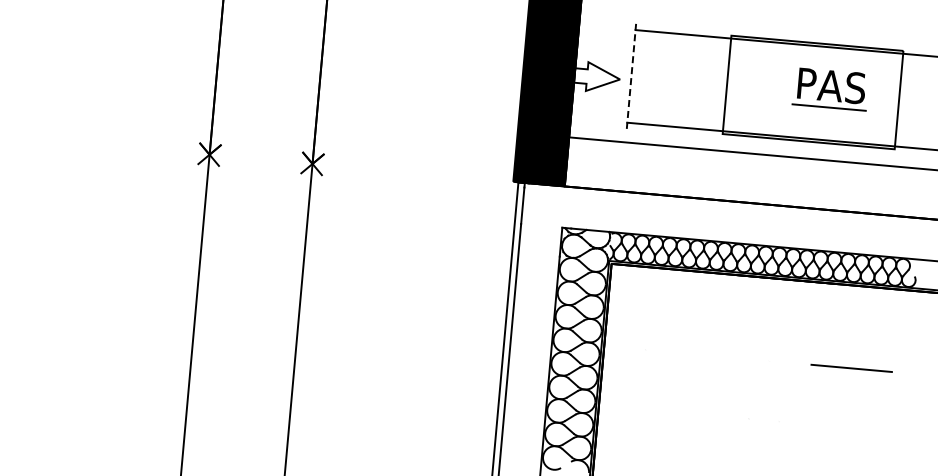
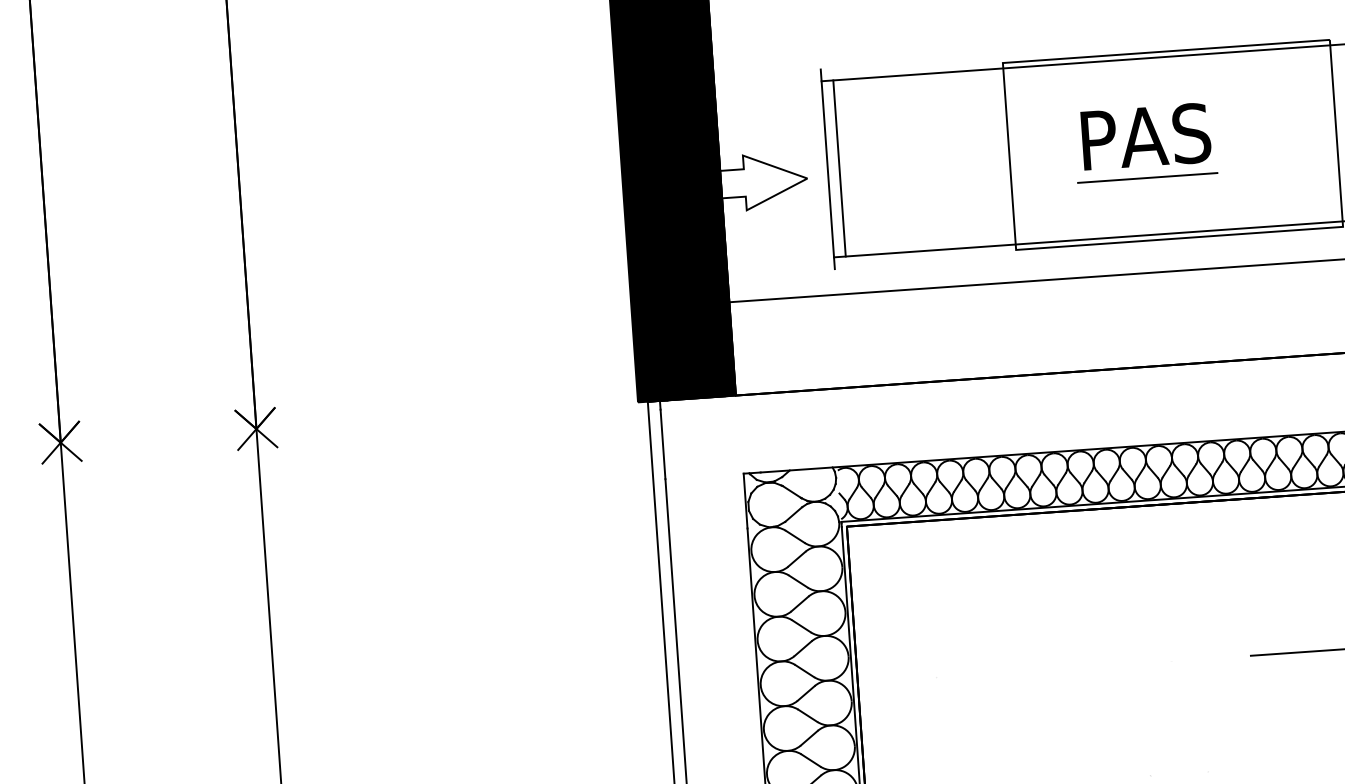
line: (631, 76) -> (827, 169), dashed -> solid
line: (637, 76) -> (839, 167), added
part: (828, 89) -> (1141, 144), moved

